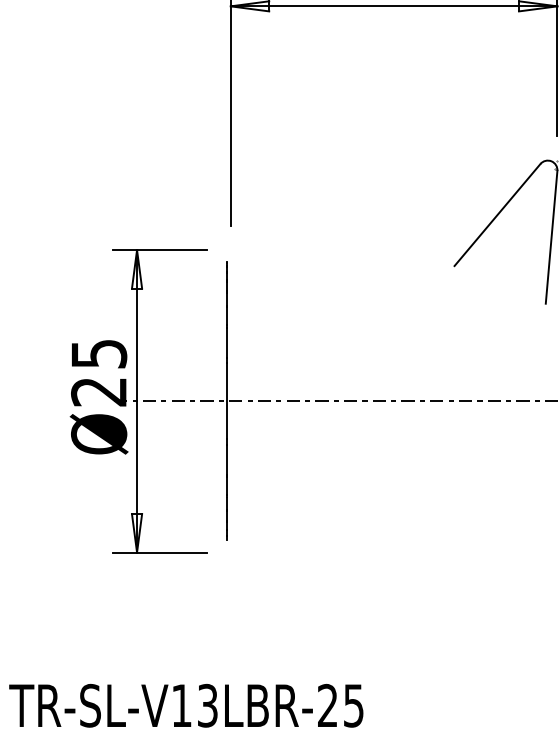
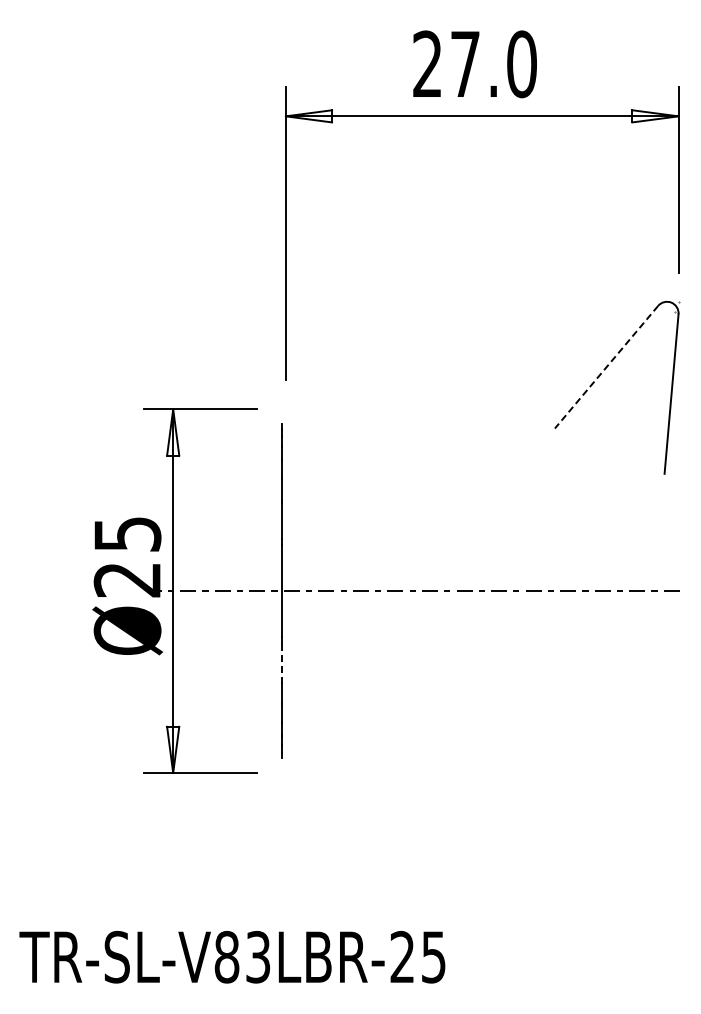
line: (497, 215) -> (606, 367), solid -> dashed
line: (227, 459) -> (281, 661), solid -> dashed
text: (181, 705) -> (226, 956), TR-SL-V13LBR-25 -> TR-SL-V83LBR-25

